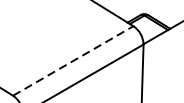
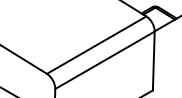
line: (74, 60) -> (97, 44), dashed -> solid

